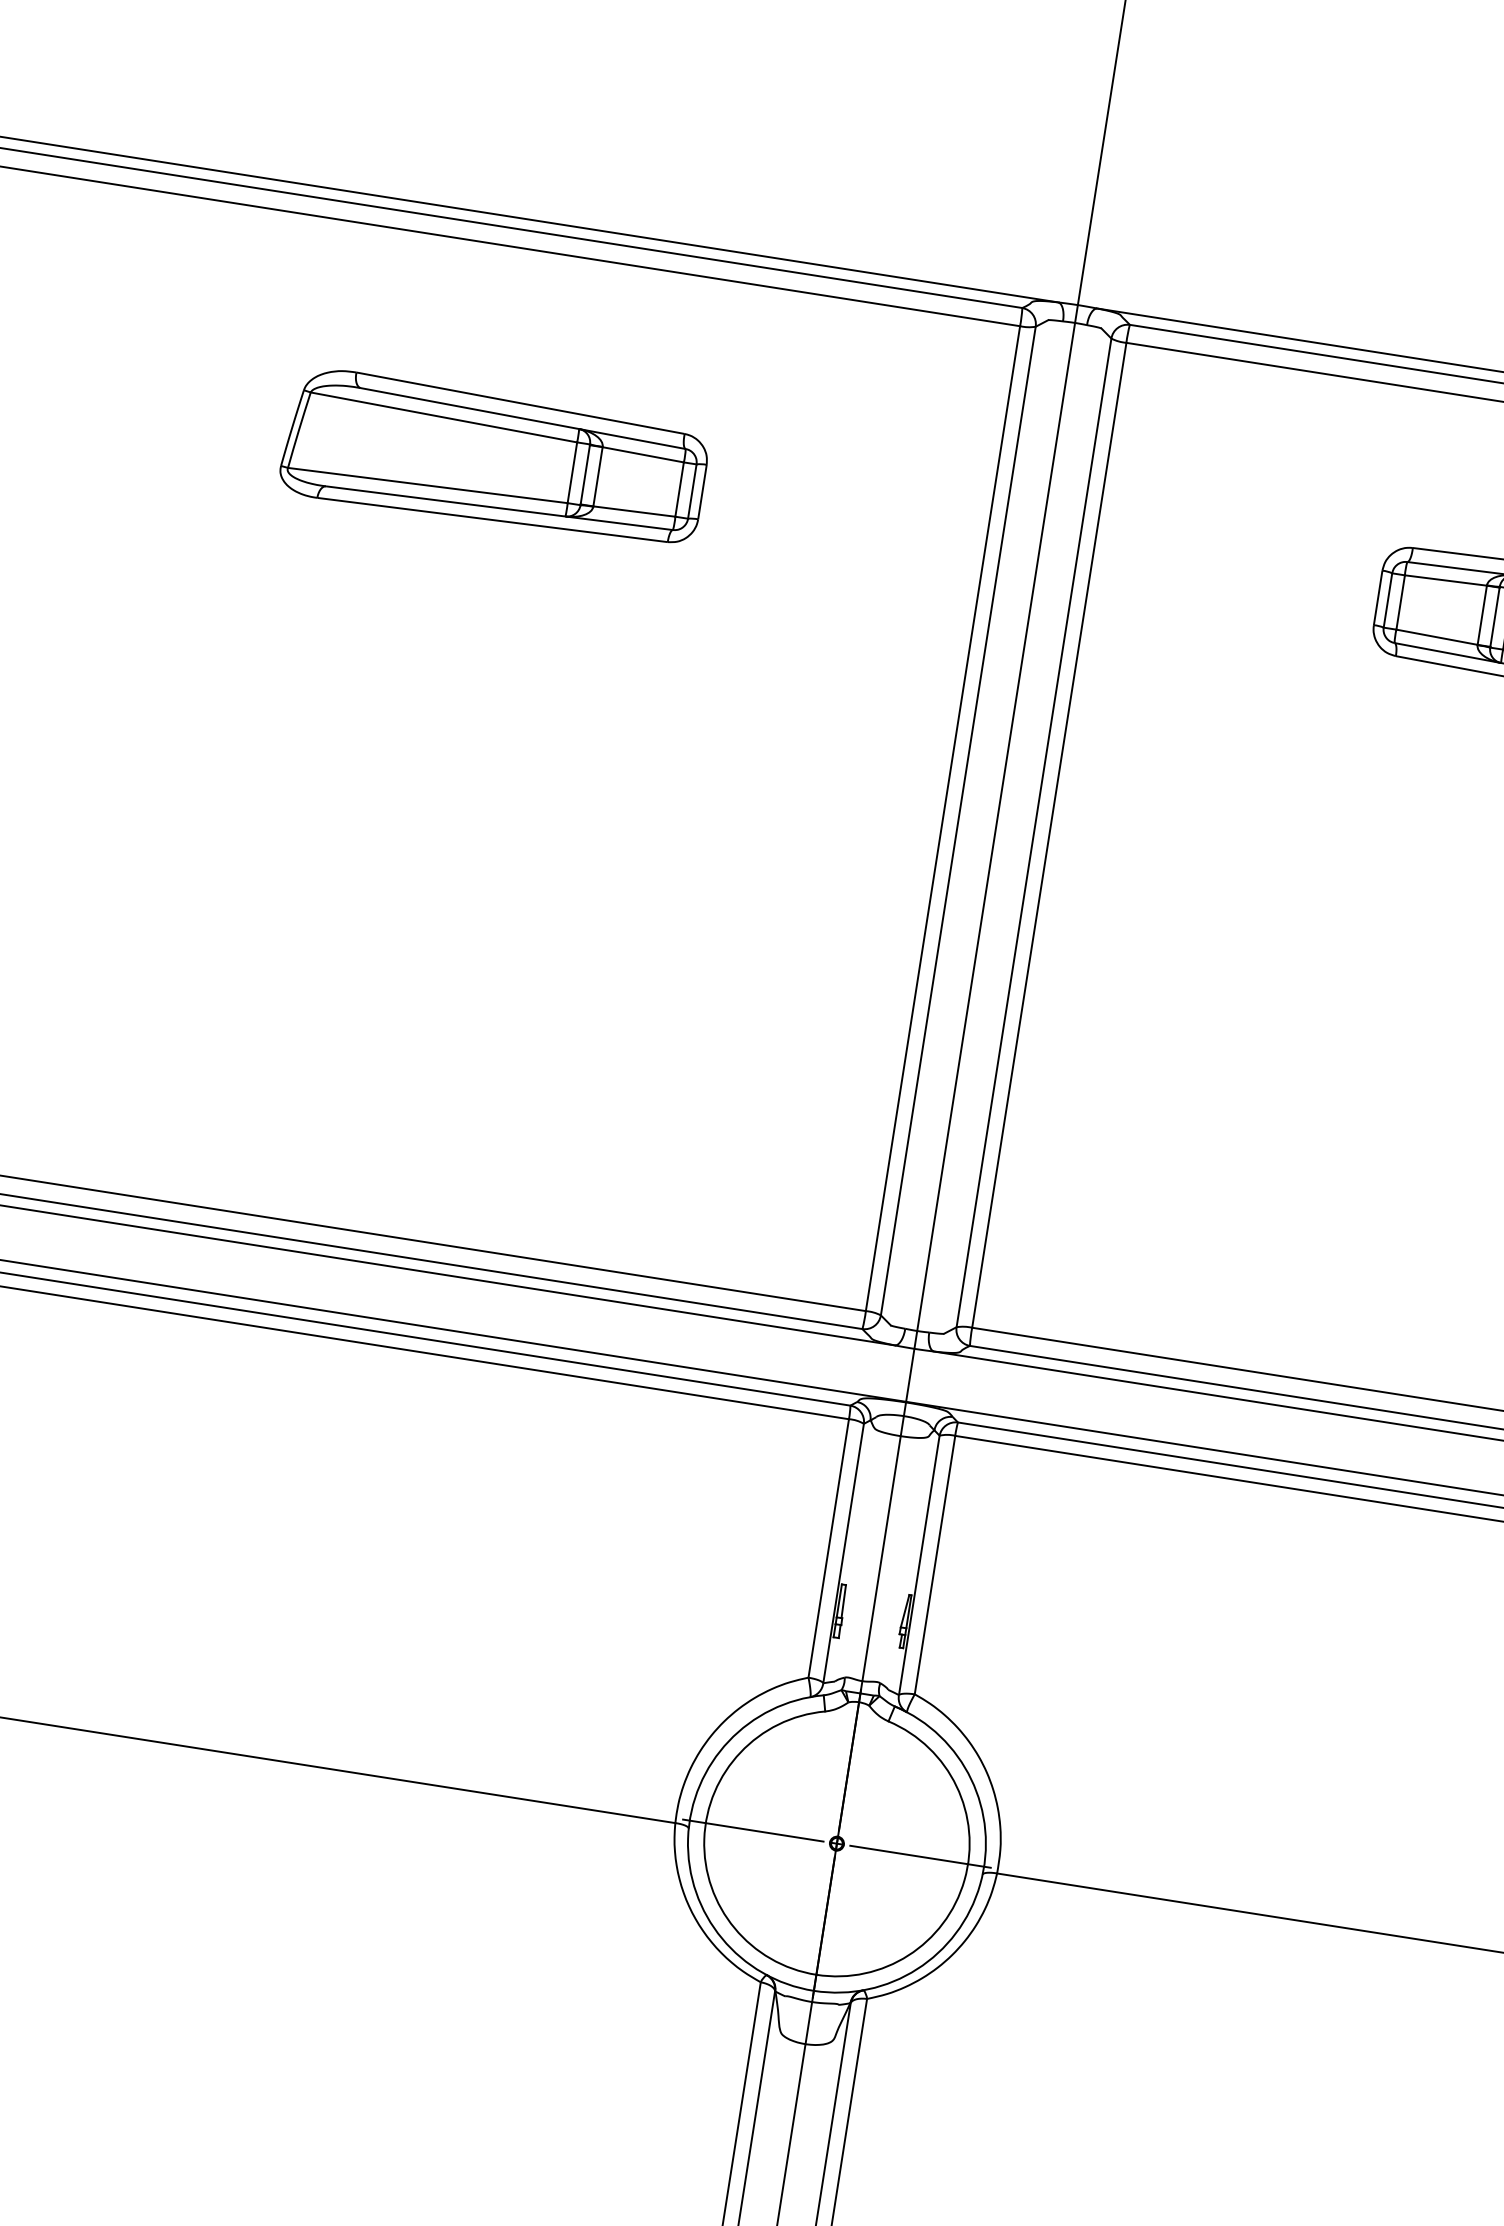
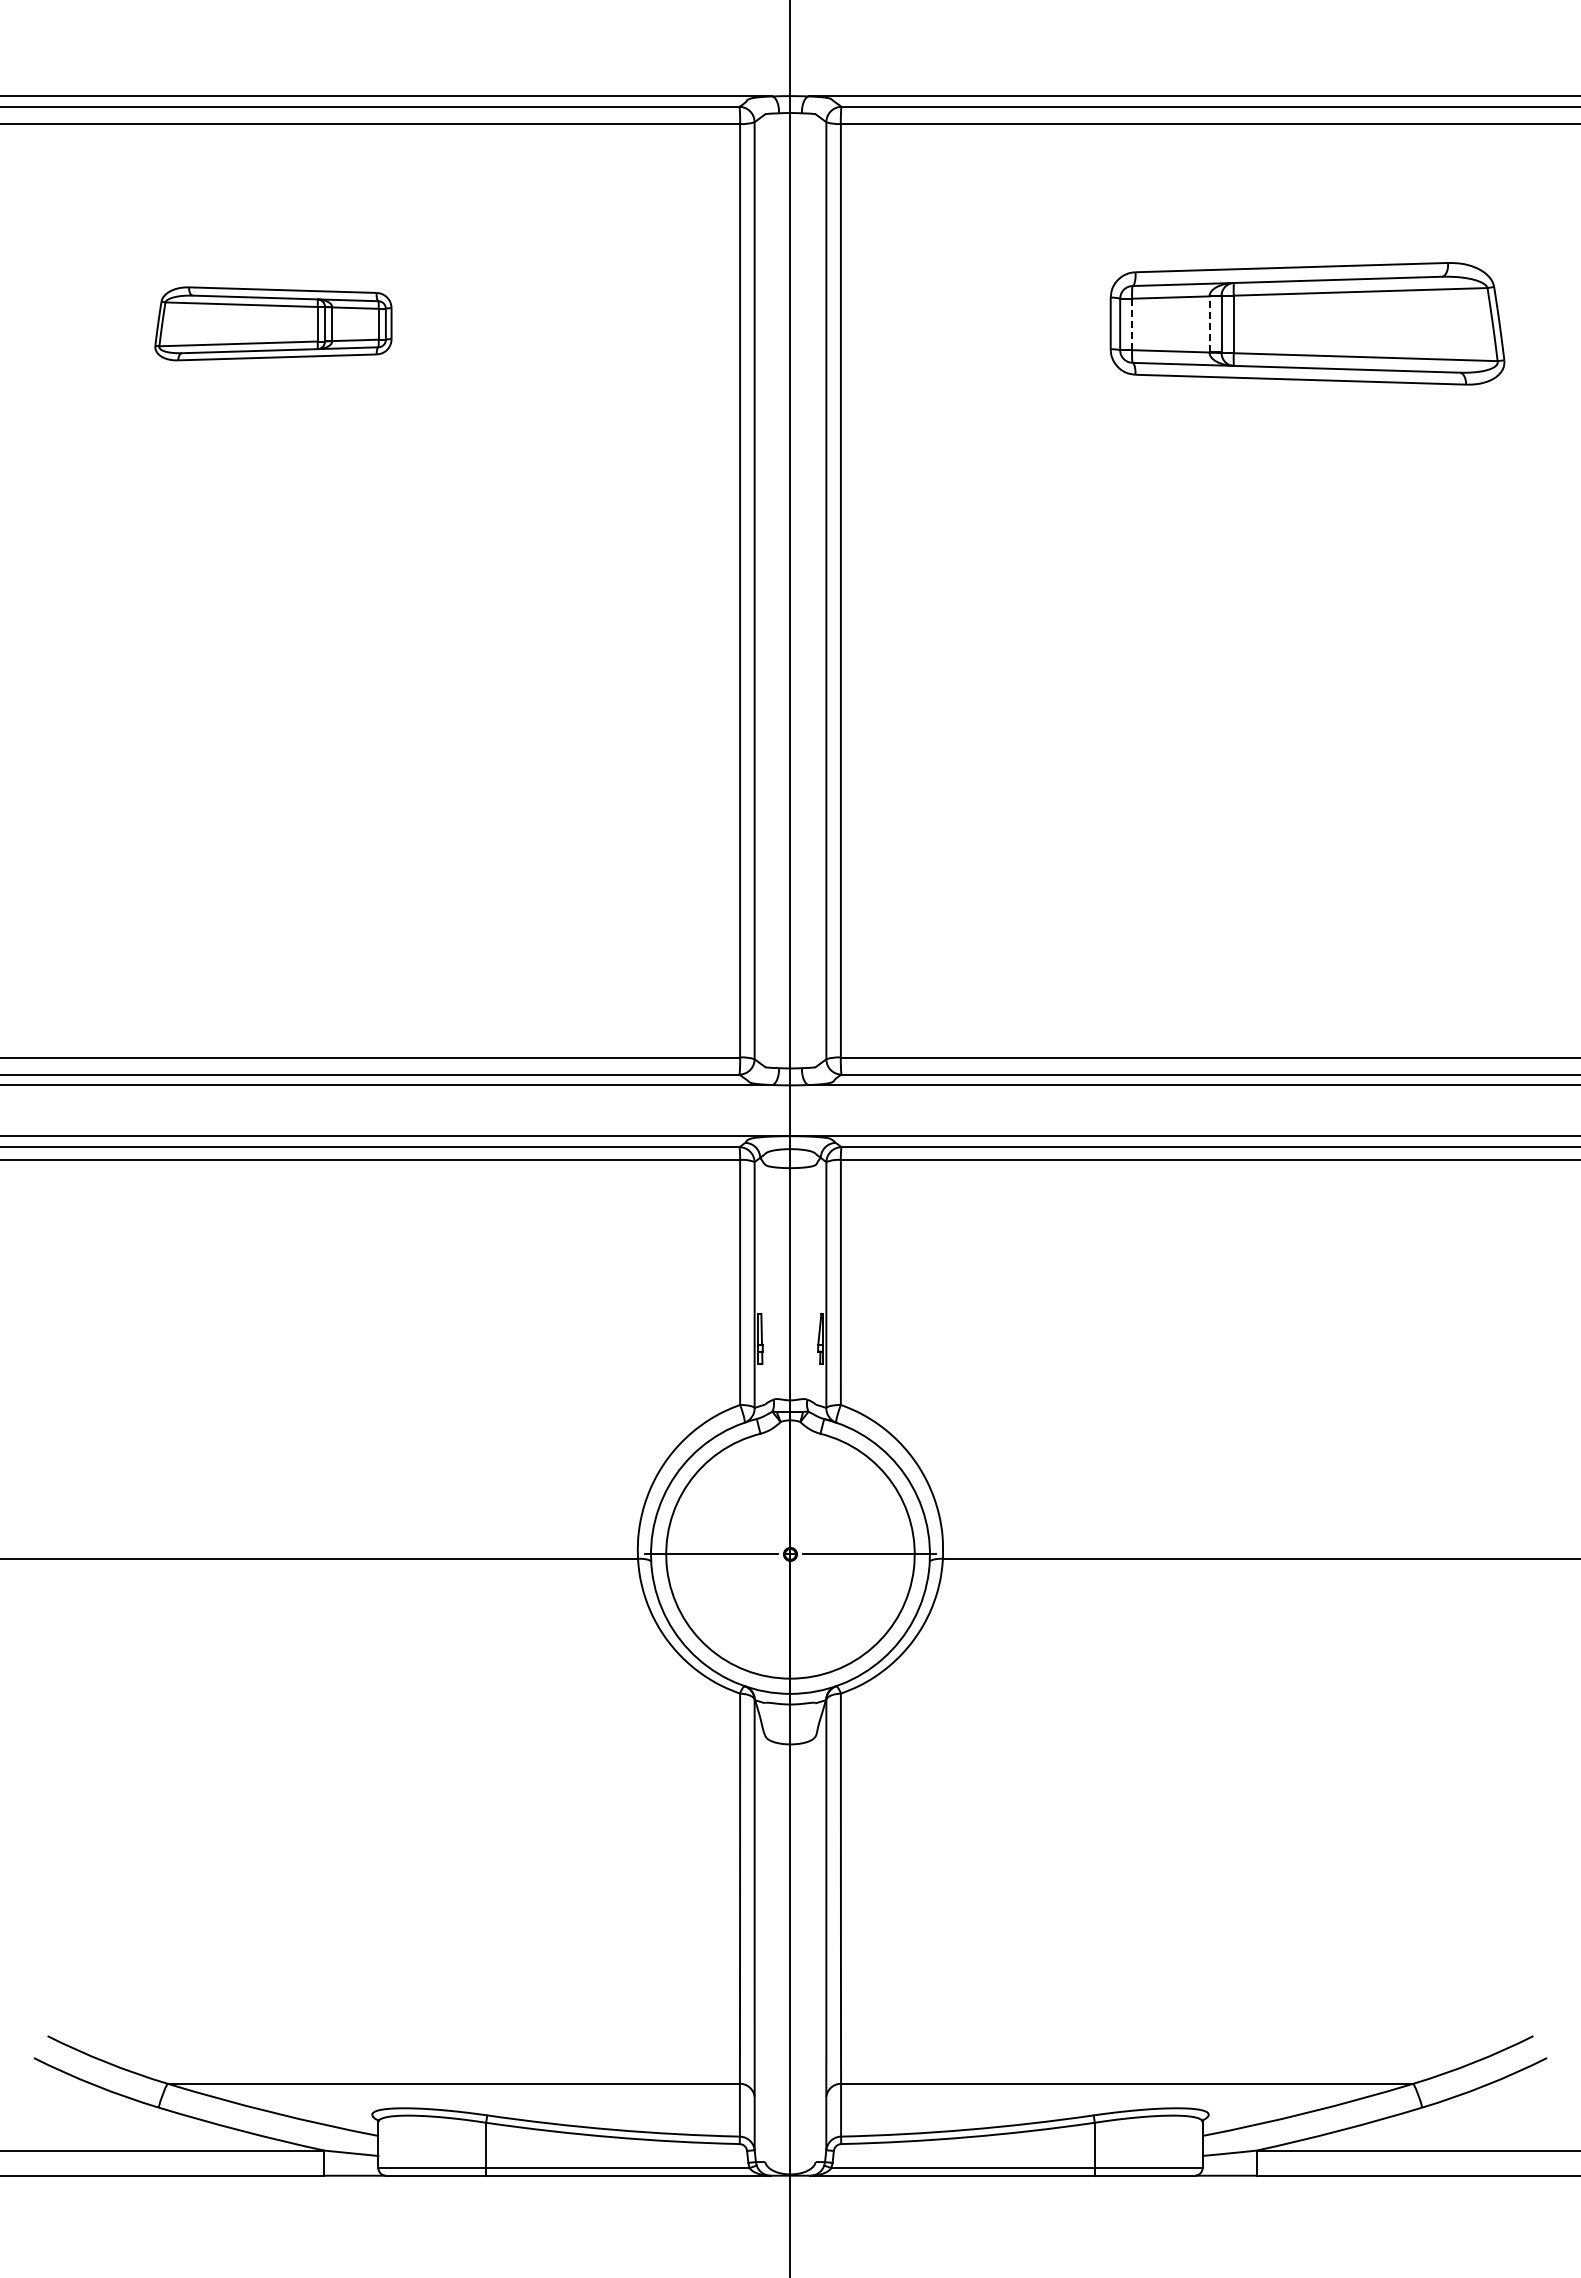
part: (494, 459) -> (273, 323), size x0.6
line: (1400, 602) -> (1132, 324), solid -> dashed
line: (1482, 614) -> (1209, 323), solid -> dashed

